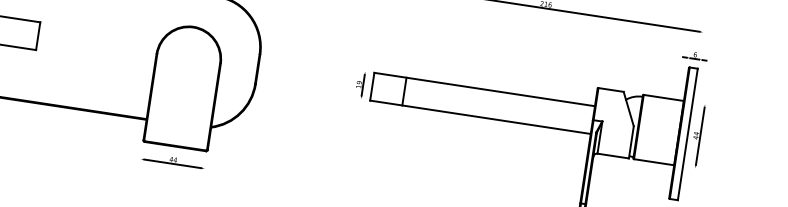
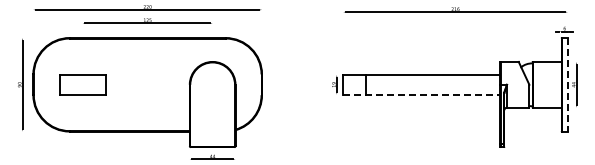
line: (481, 117) -> (422, 94), solid -> dashed
line: (687, 133) -> (567, 84), solid -> dashed

